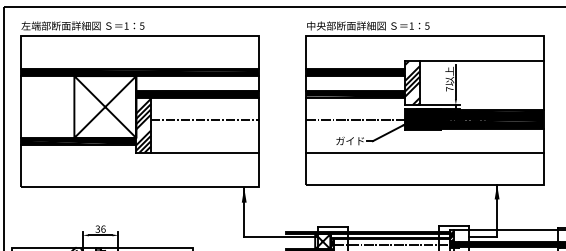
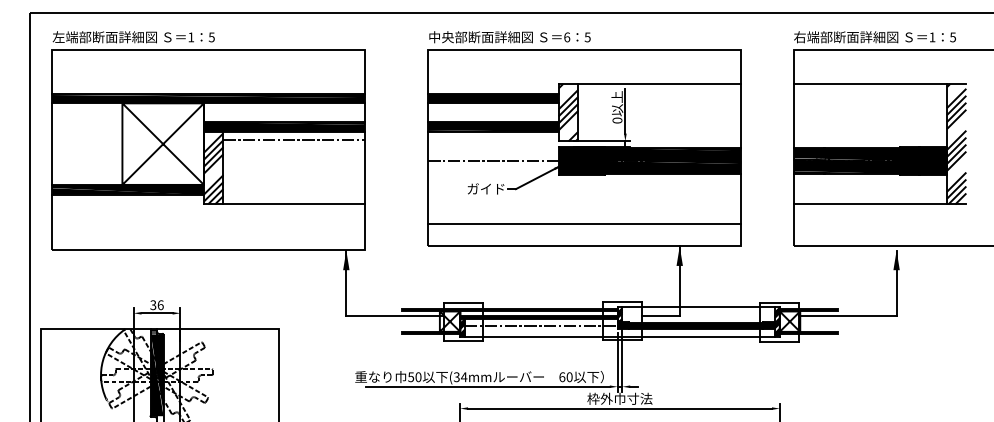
text: (411, 26) -> (567, 37), 1 -> 6
text: (449, 89) -> (617, 120), 7 -> 0
line: (204, 119) -> (294, 139), moved
line: (424, 152) -> (584, 224), moved

